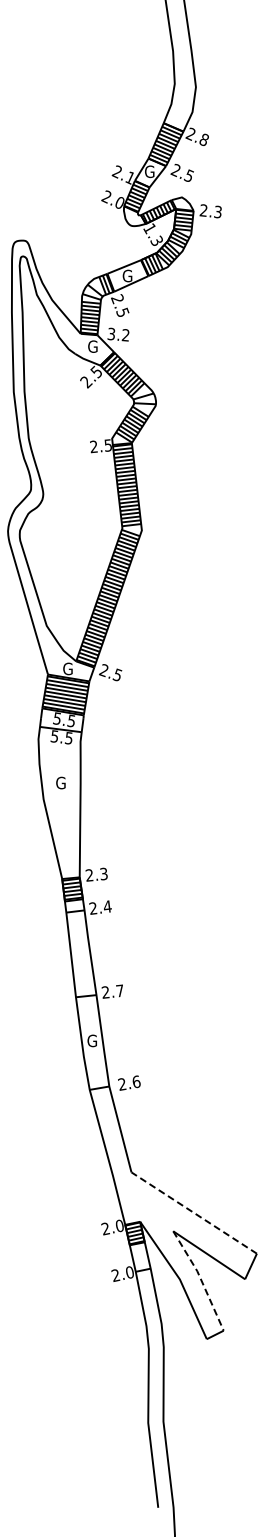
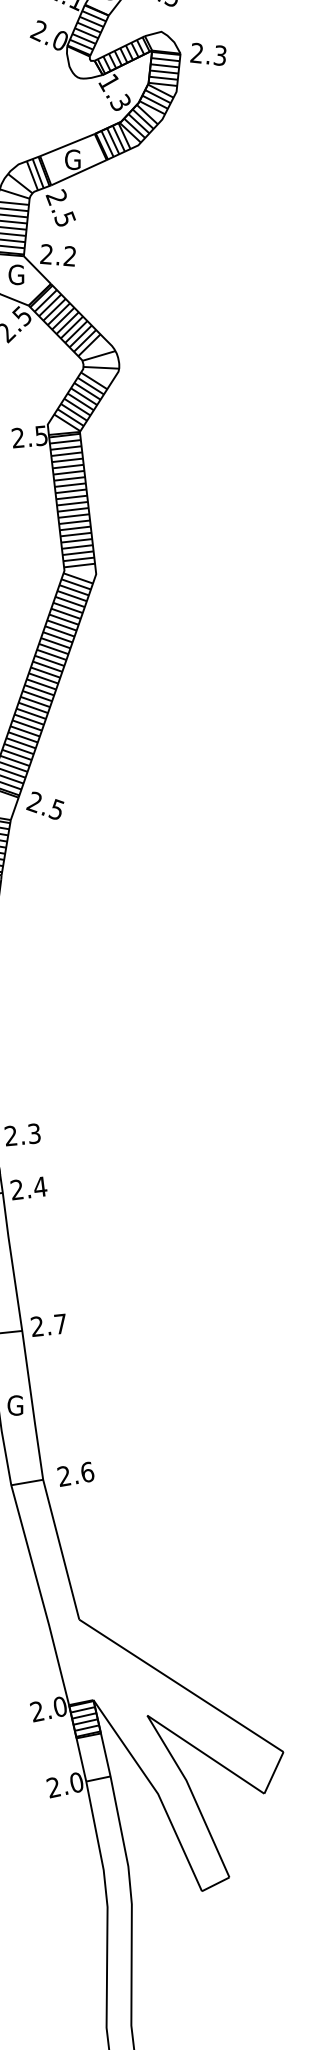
text: (111, 334) -> (46, 255), 3.2 -> 2.2
line: (194, 1213) -> (181, 1686), dashed -> solid
line: (200, 1279) -> (191, 1794), dashed -> solid

